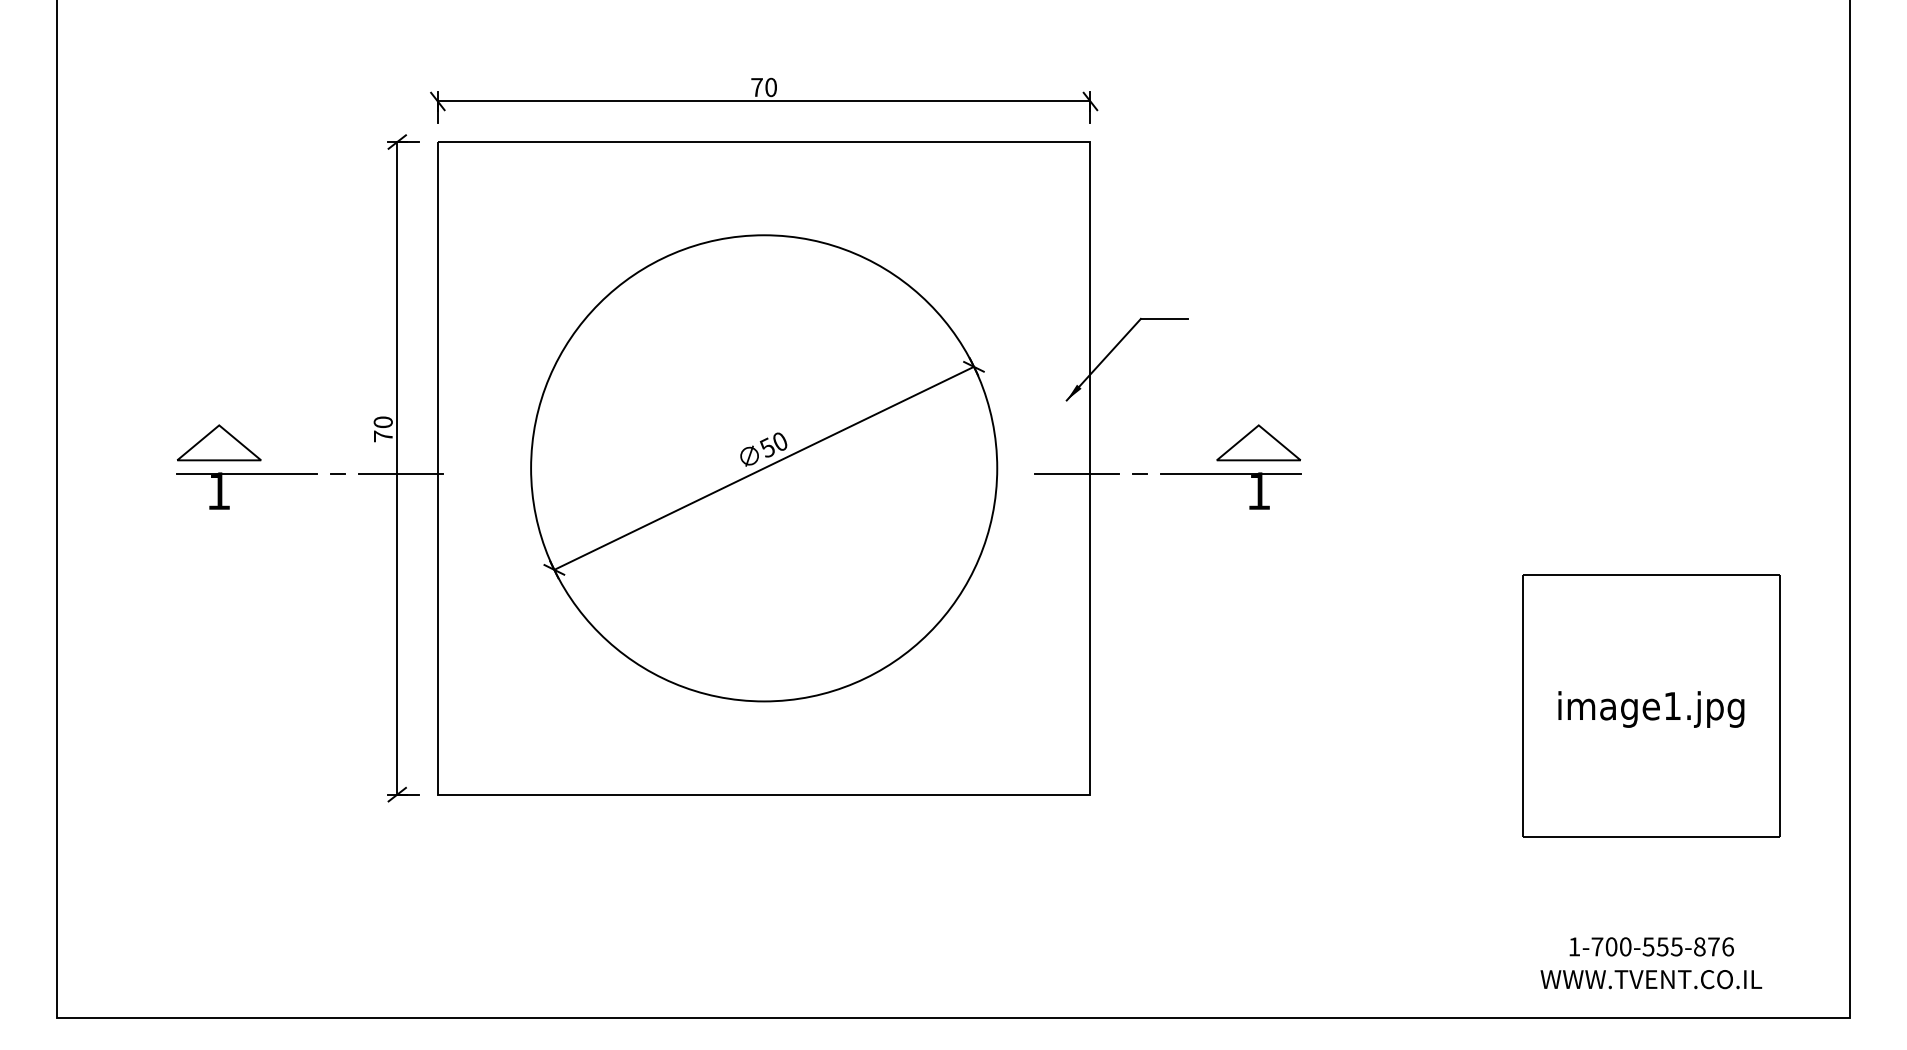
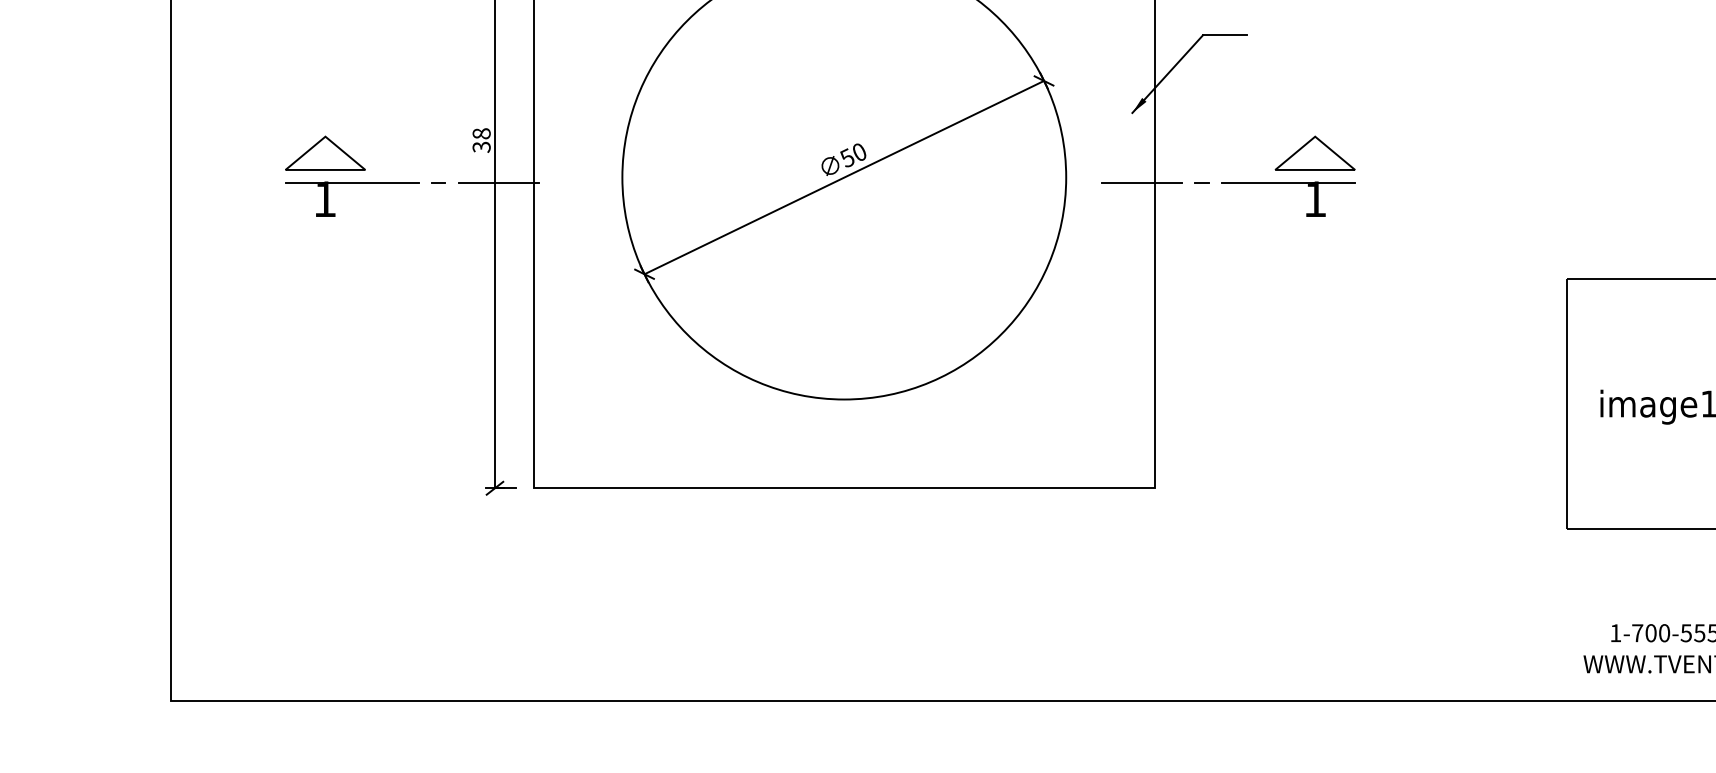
text: (382, 429) -> (480, 140), 70 -> 38

